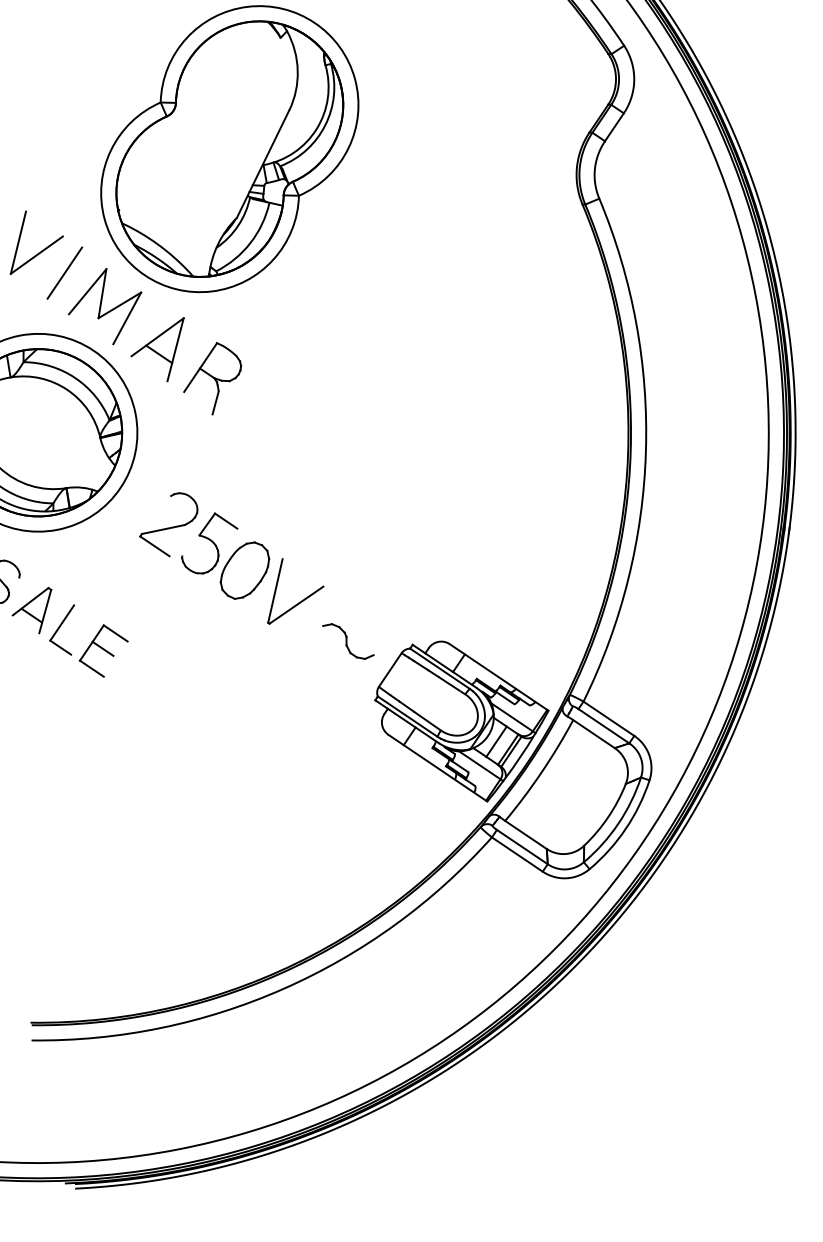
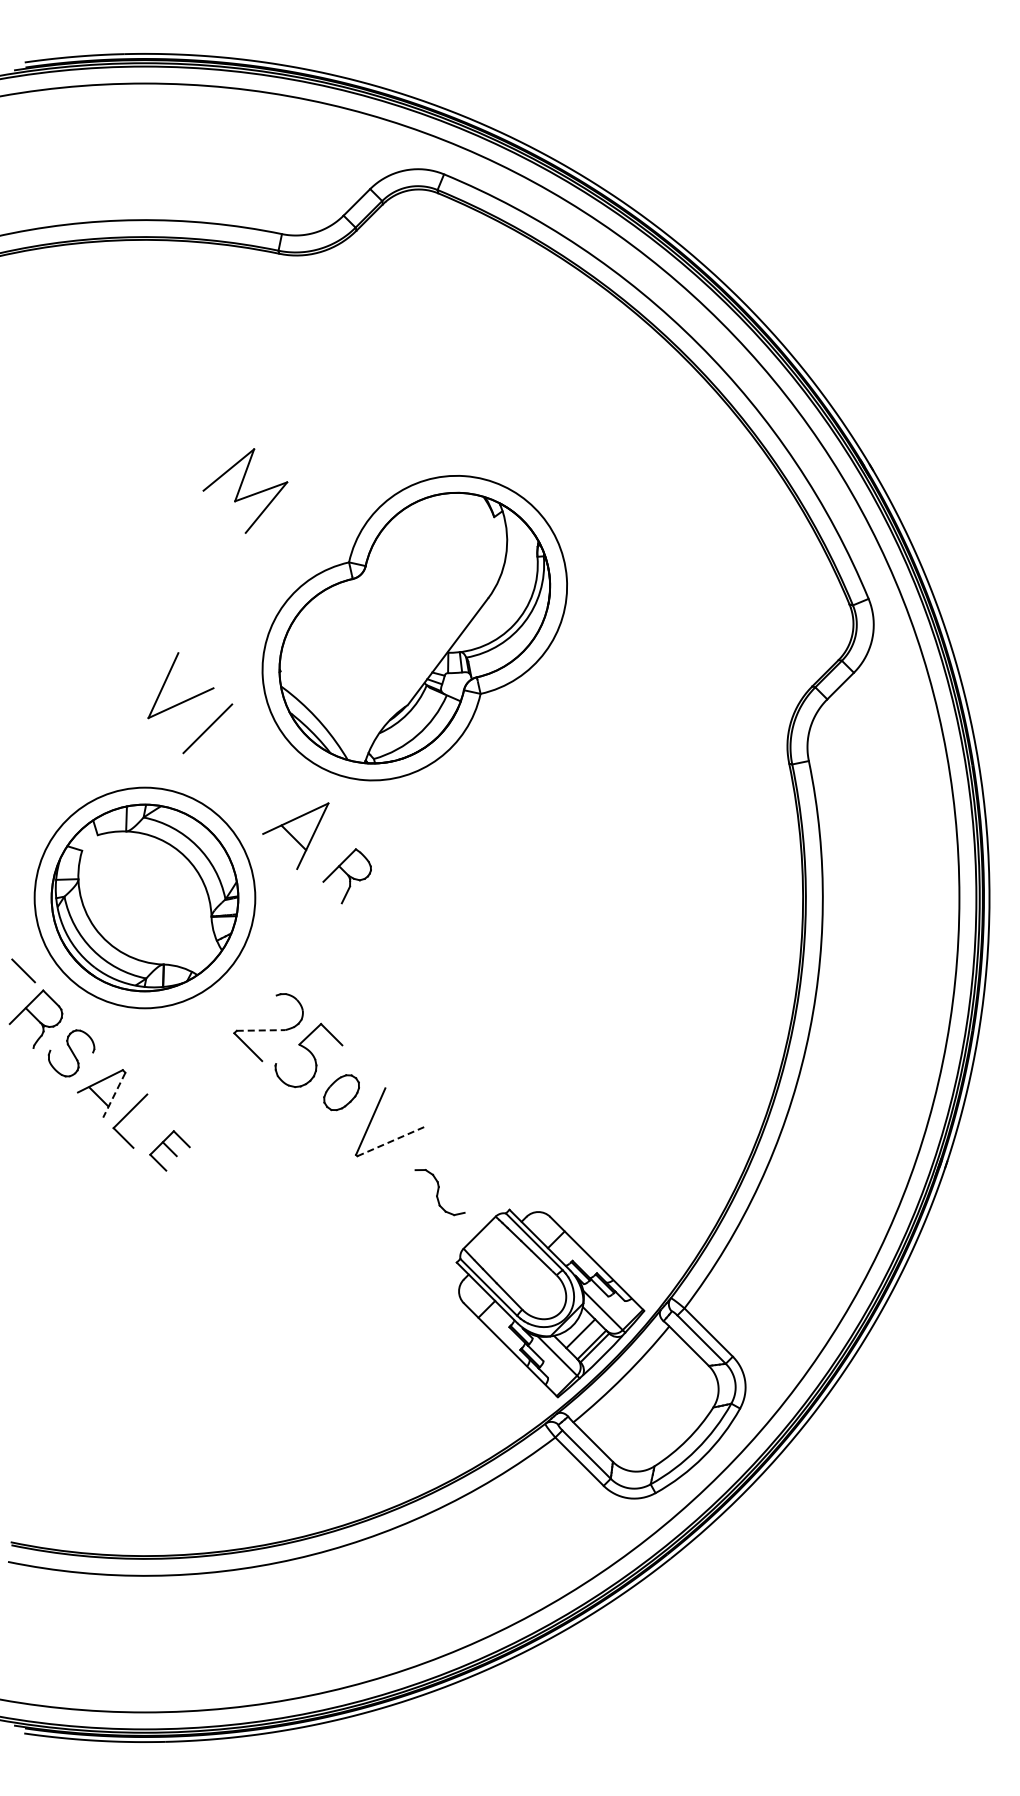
part: (105, 306) -> (245, 490), moved
part: (212, 378) -> (347, 875), size x0.7
line: (163, 529) -> (261, 1030), solid -> dashed
part: (244, 570) -> (341, 1092), size x0.6
line: (297, 604) -> (391, 1141), solid -> dashed
line: (45, 611) -> (114, 1095), solid -> dashed
part: (103, 650) -> (169, 1150), size x0.7

